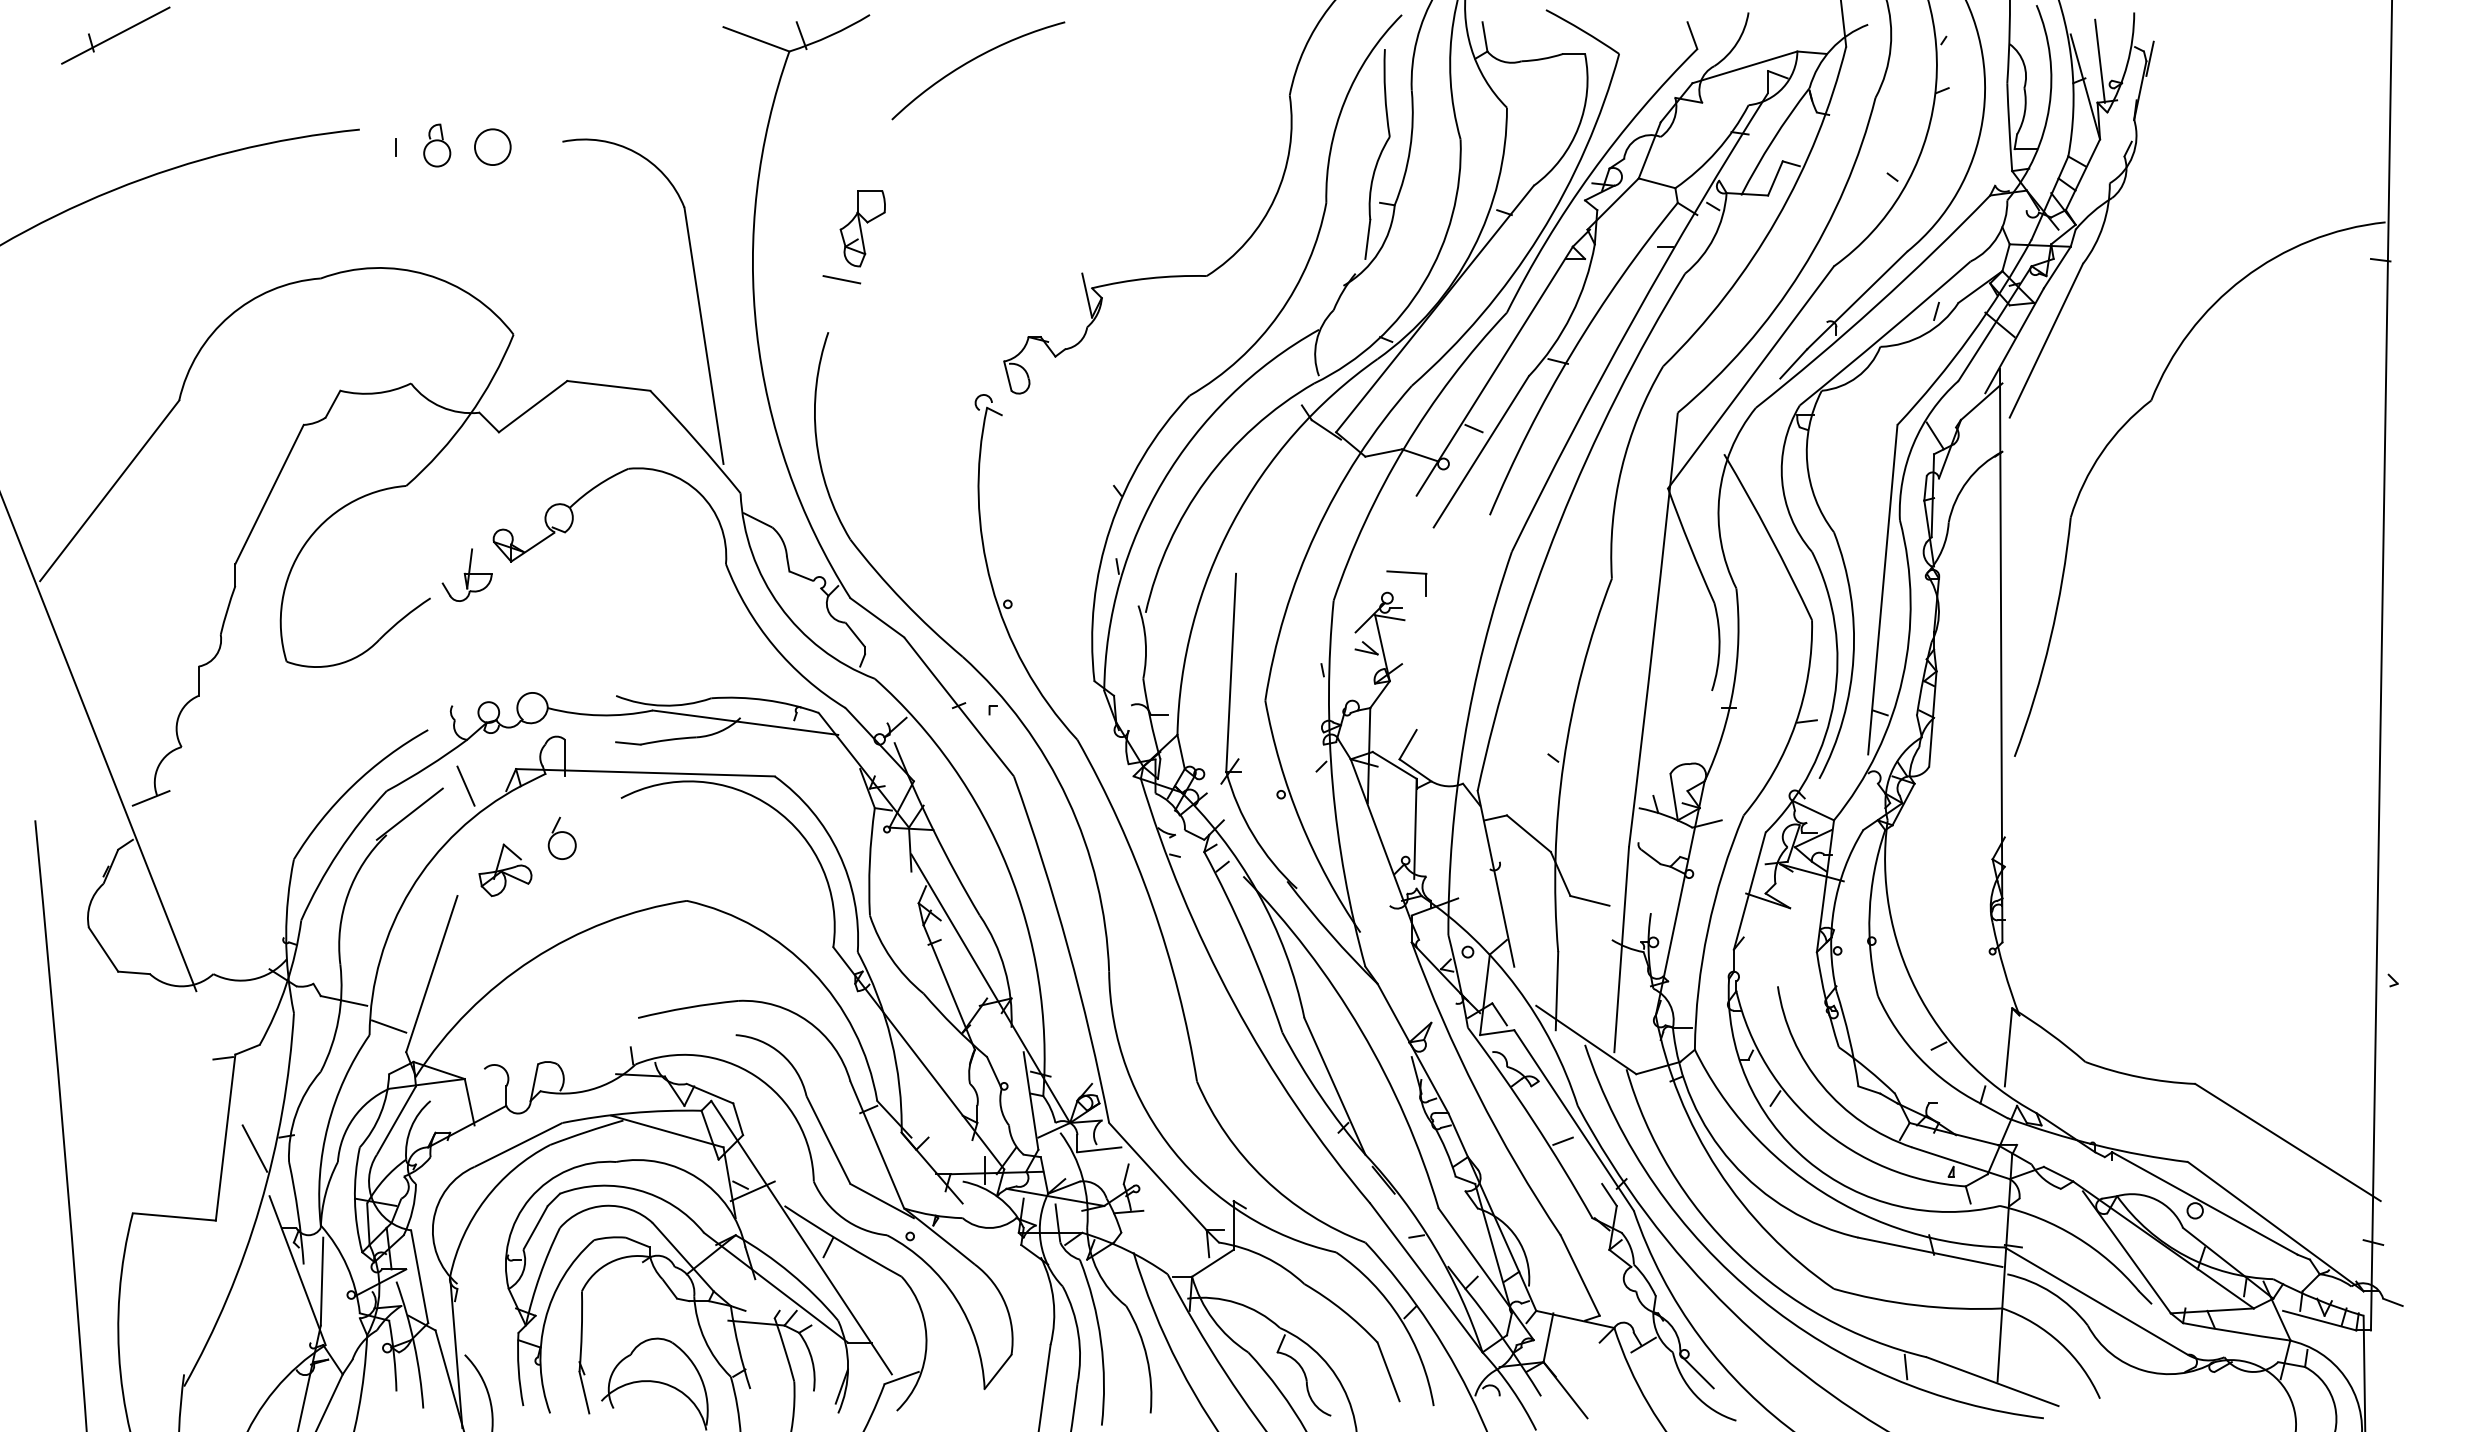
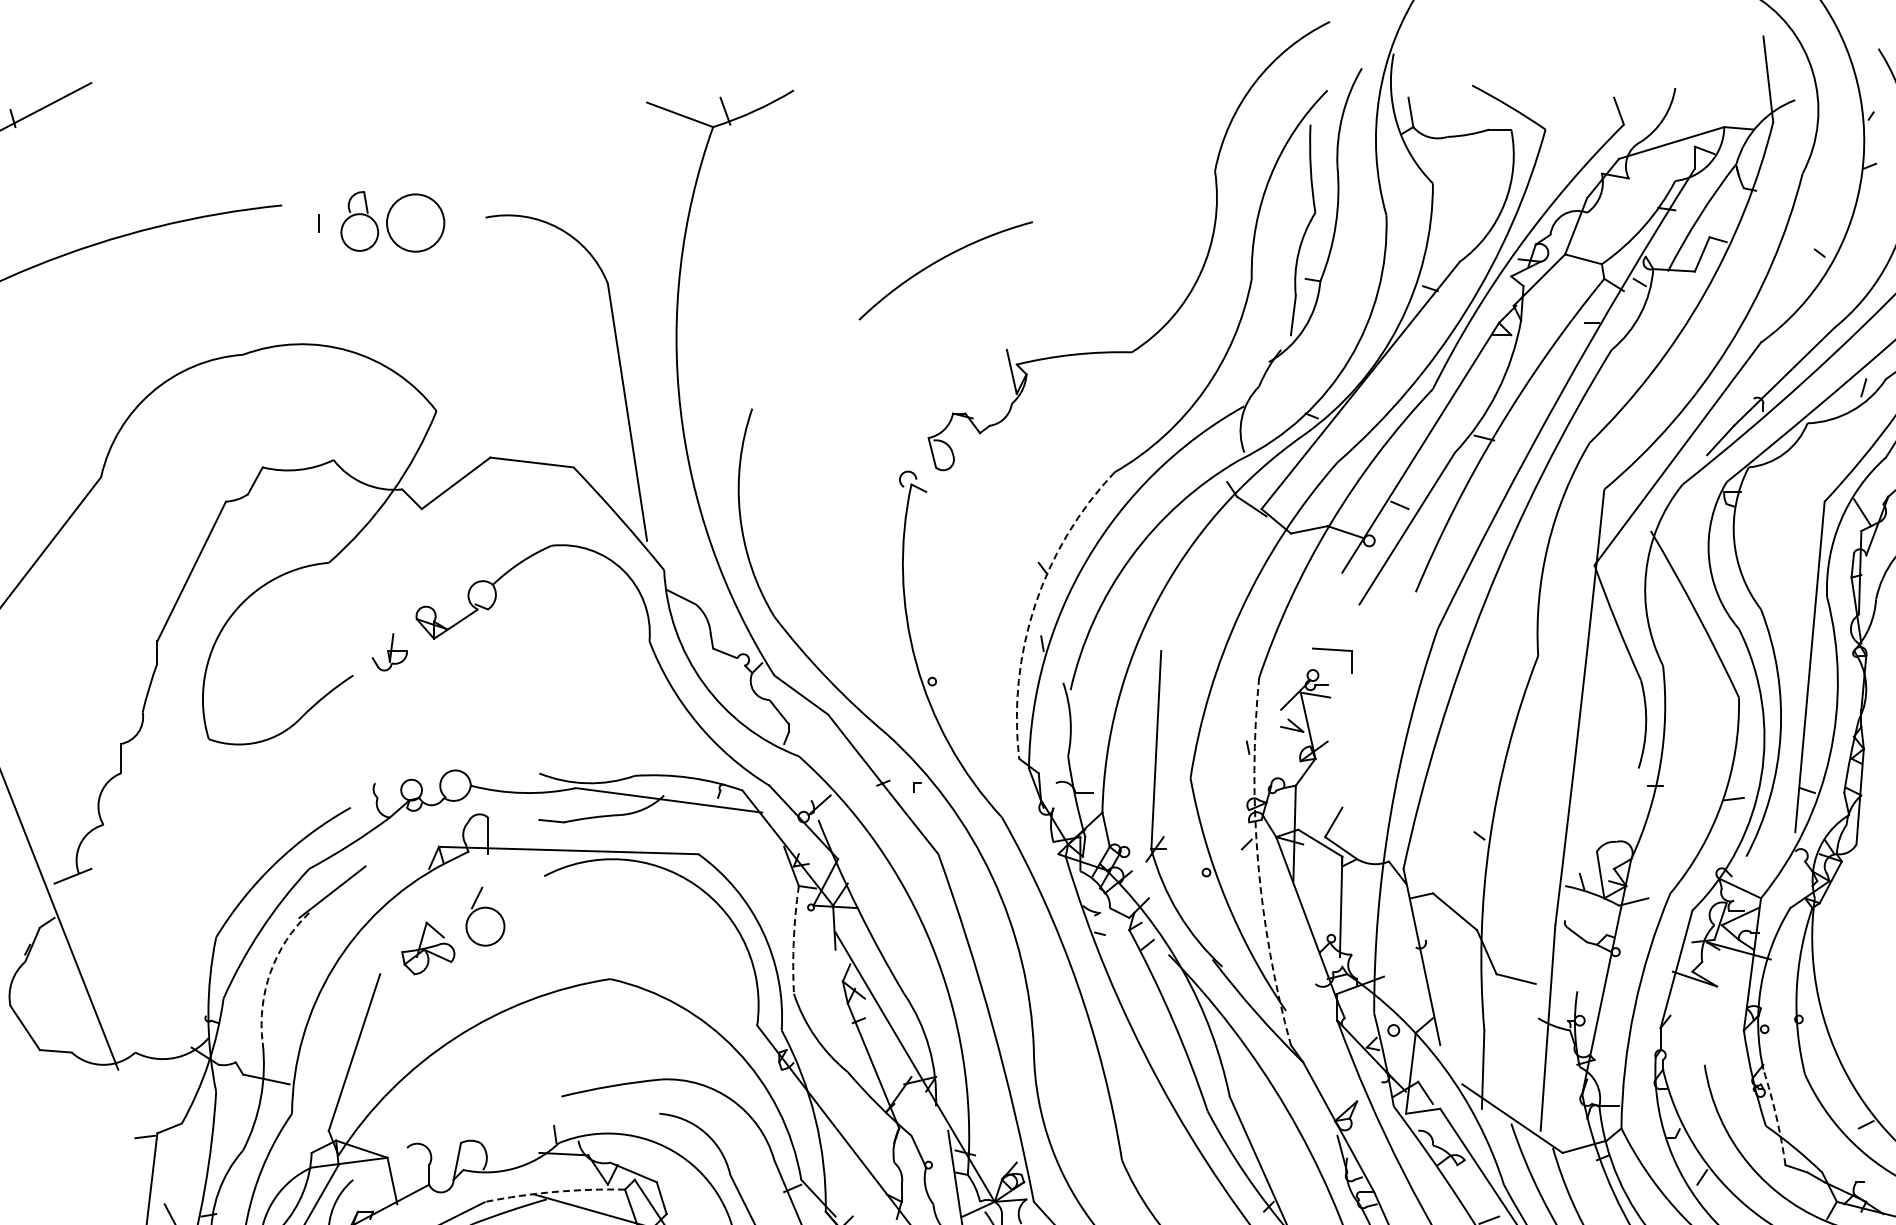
arc: (973, 60) -> (940, 260), moved
part: (437, 145) -> (360, 221), size x1.4
circle: (492, 147) -> (415, 223), size x1.6
part: (862, 228) -> (786, 304), removed
line: (841, 279) -> (765, 355), removed
arc: (1110, 527) -> (1035, 604), solid -> dashed
part: (466, 574) -> (389, 651), size x0.7
line: (465, 785) -> (388, 863), removed
arc: (1332, 785) -> (1257, 863), solid -> dashed
part: (561, 837) -> (484, 915), size x1.4
arc: (869, 861) -> (793, 939), solid -> dashed
arc: (348, 894) -> (270, 972), solid -> dashed
line: (389, 1026) -> (312, 1105), removed
arc: (1849, 1038) -> (1776, 1117), solid -> dashed
arc: (631, 1113) -> (554, 1192), solid -> dashed

